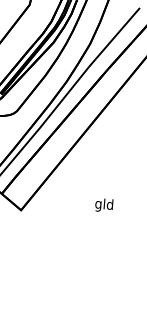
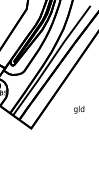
text: (104, 204) -> (79, 109), moved

